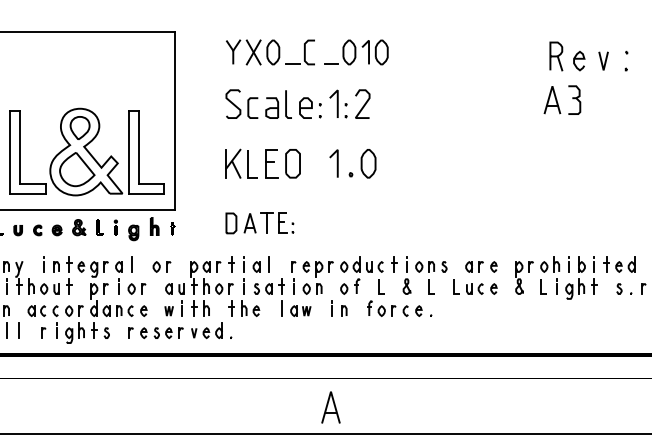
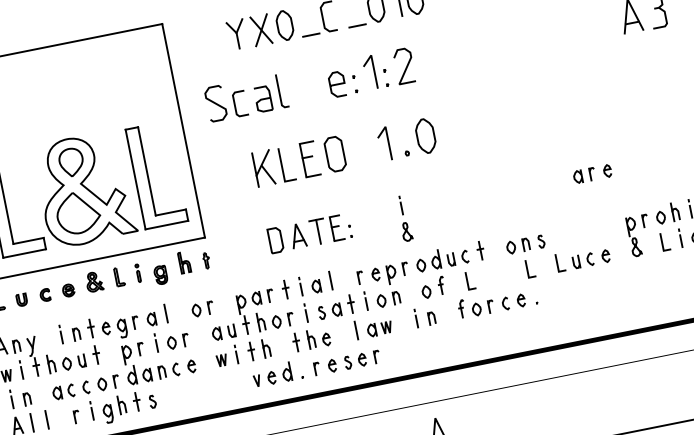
part: (258, 103) -> (245, 96), moved
part: (481, 266) -> (592, 173), moved
part: (406, 275) -> (403, 218), moved
part: (155, 333) -> (346, 363), moved

